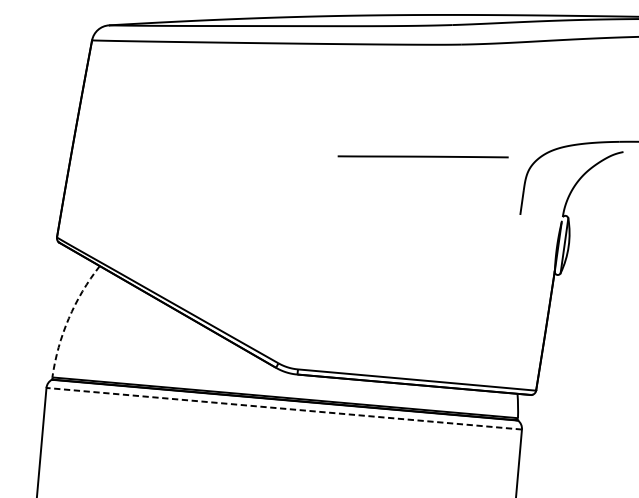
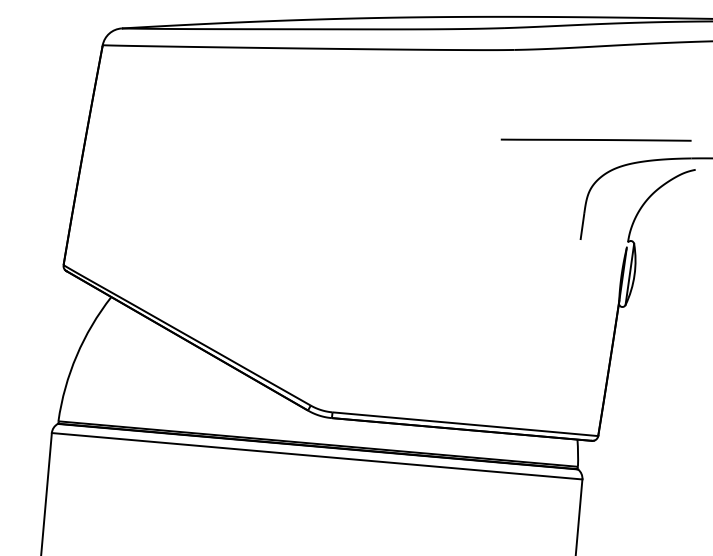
line: (422, 156) -> (595, 139), moved
arc: (68, 318) -> (76, 355), dashed -> solid
line: (283, 408) -> (316, 456), dashed -> solid

